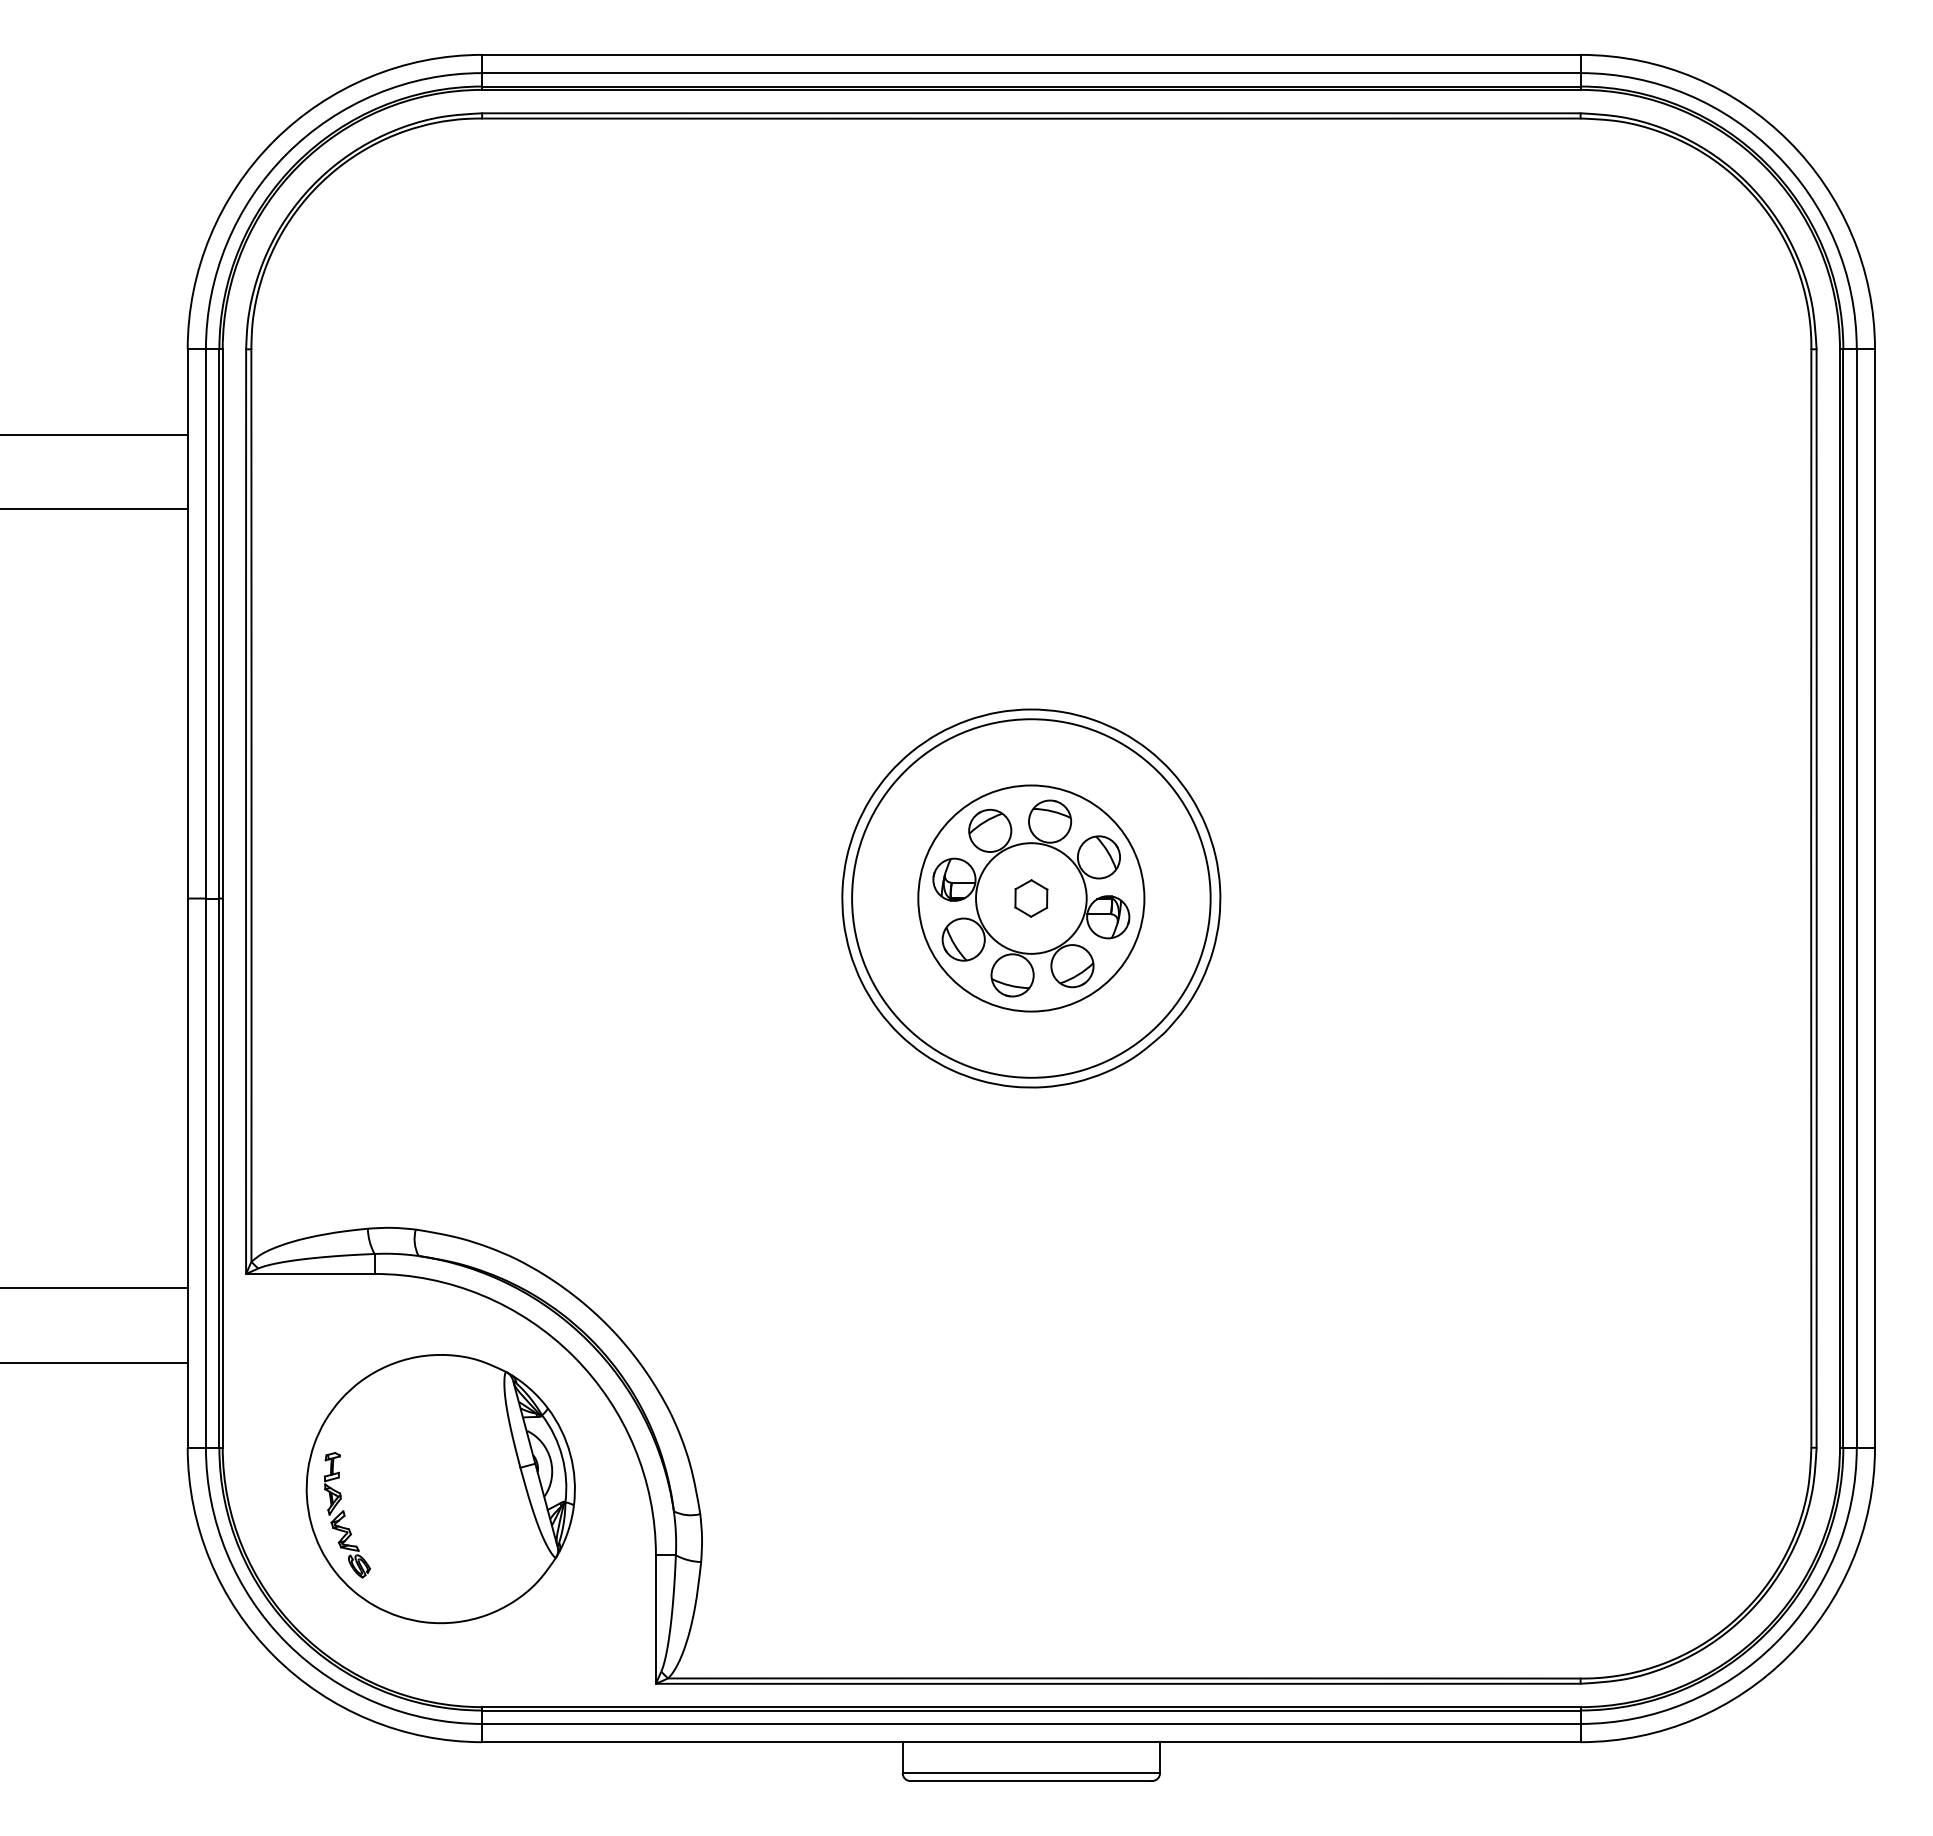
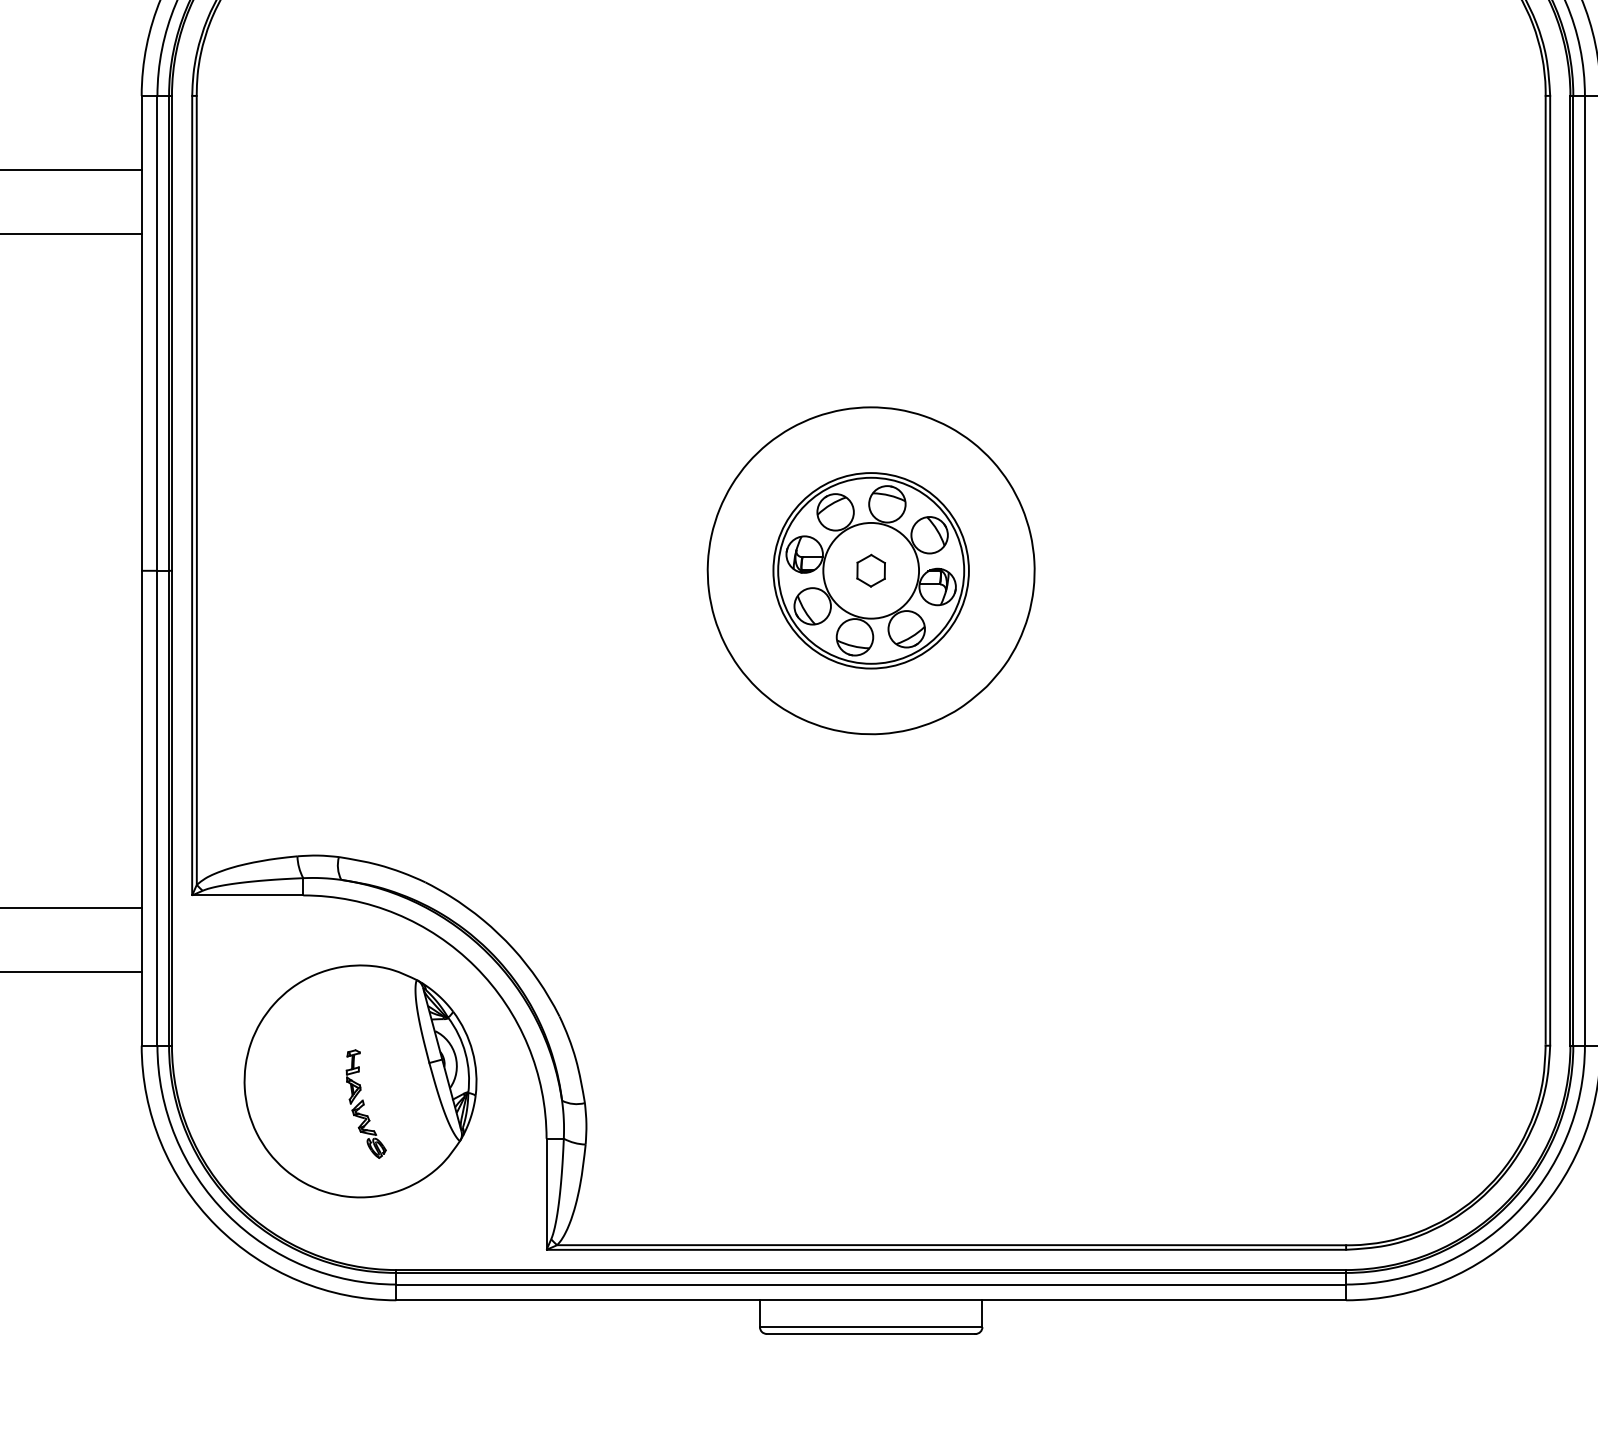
circle: (1031, 898) -> (871, 570), size x0.6
part: (347, 1515) -> (366, 1104), moved

